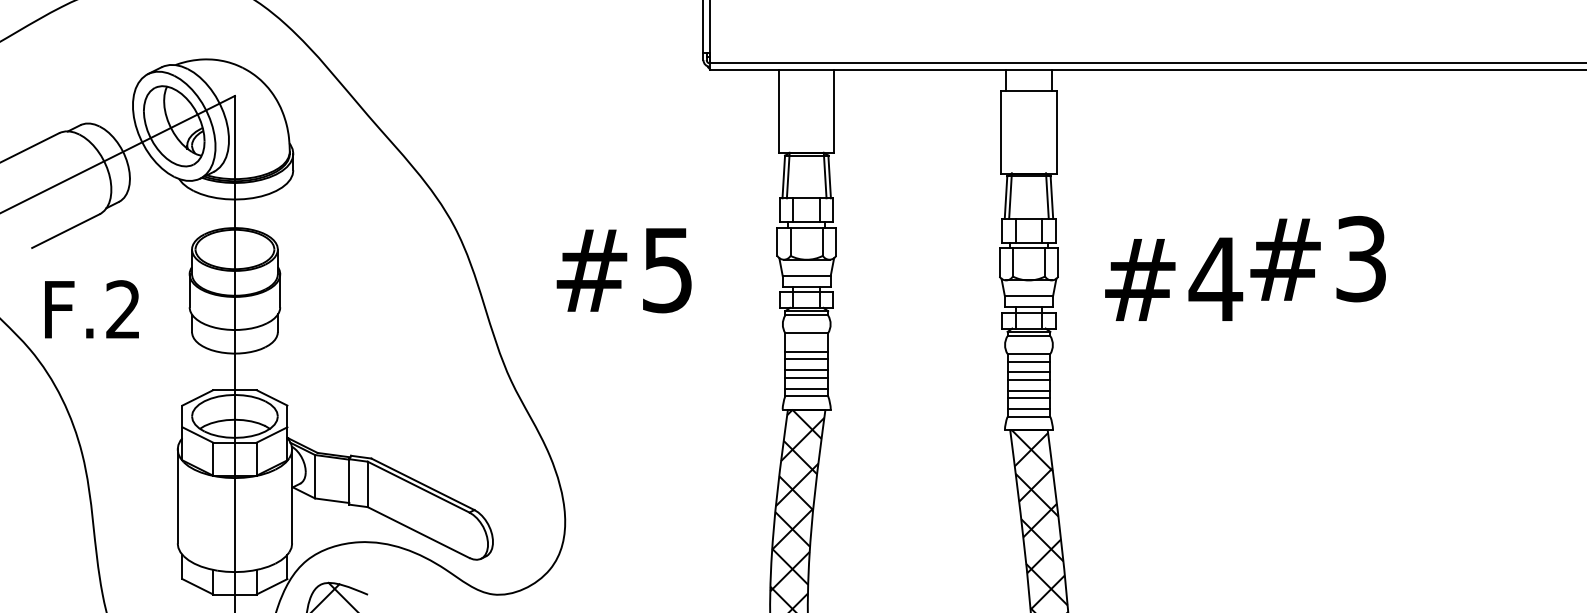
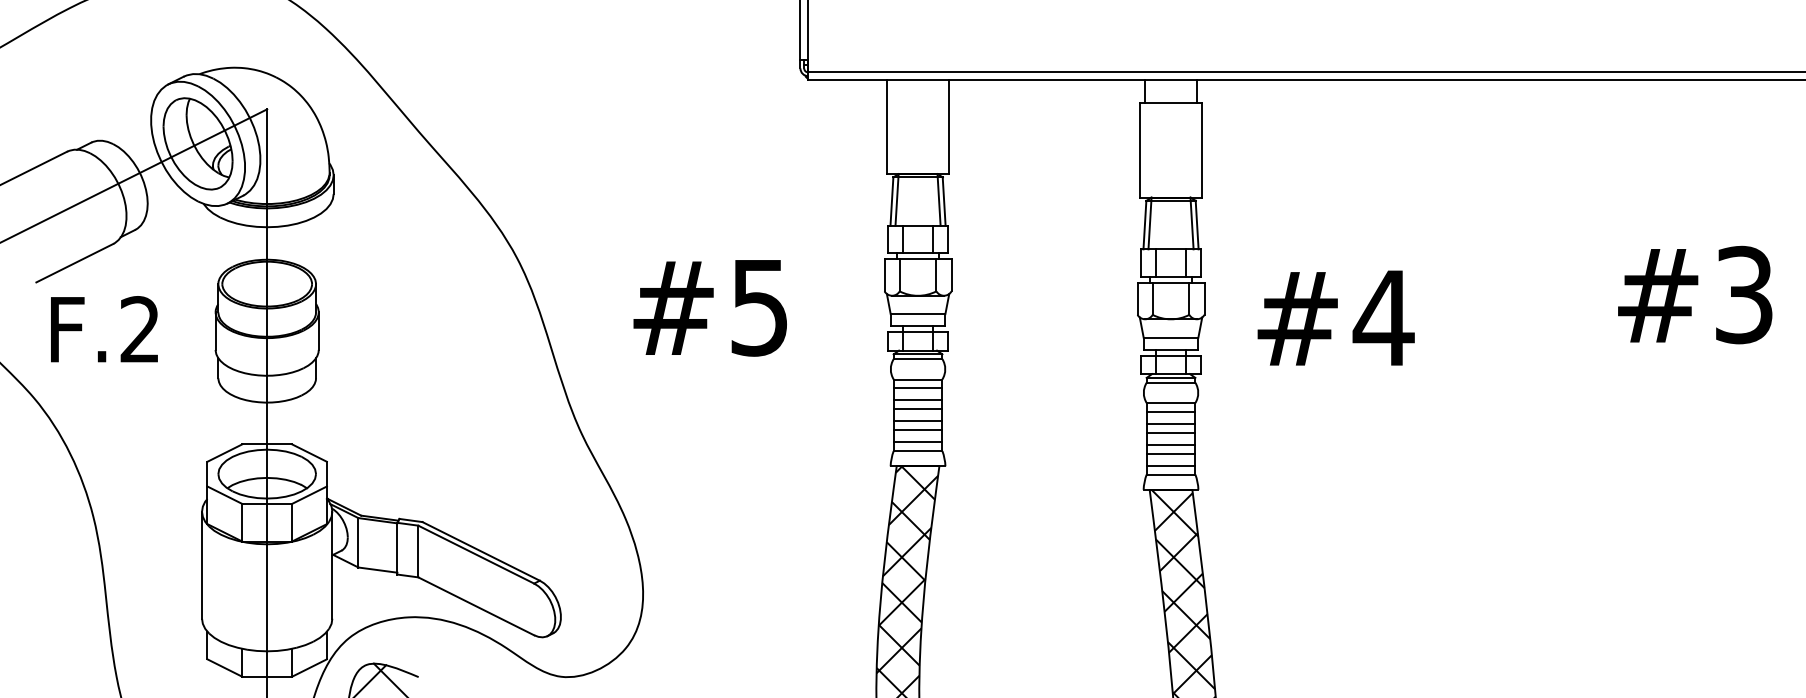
text: (1318, 258) -> (1695, 294), moved
text: (92, 309) -> (104, 329), moved
line: (806, 341) -> (917, 388), added

